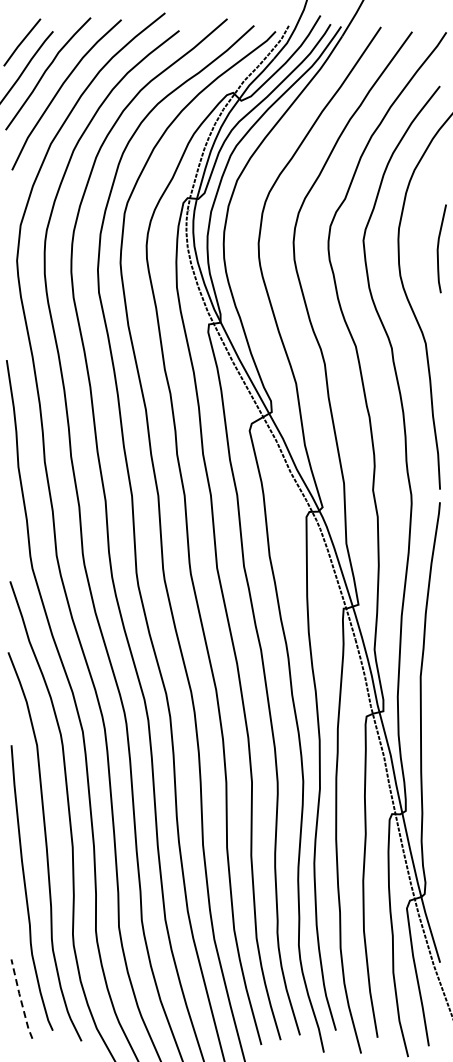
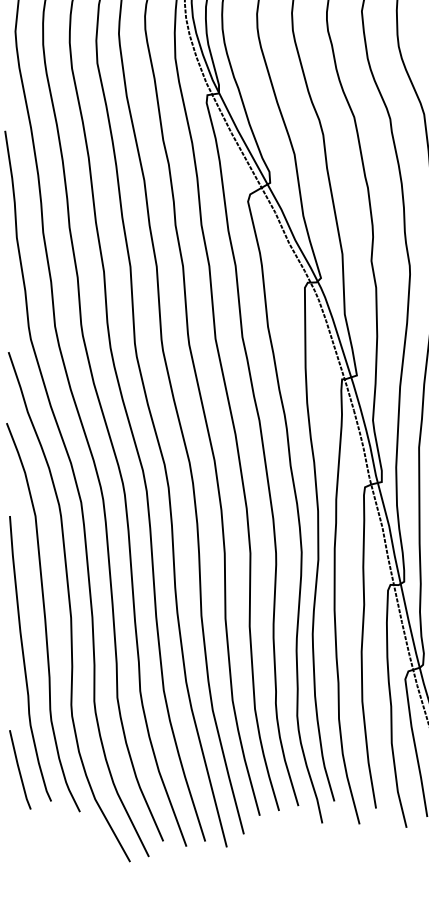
line: (20, 999) -> (18, 770), dashed -> solid

